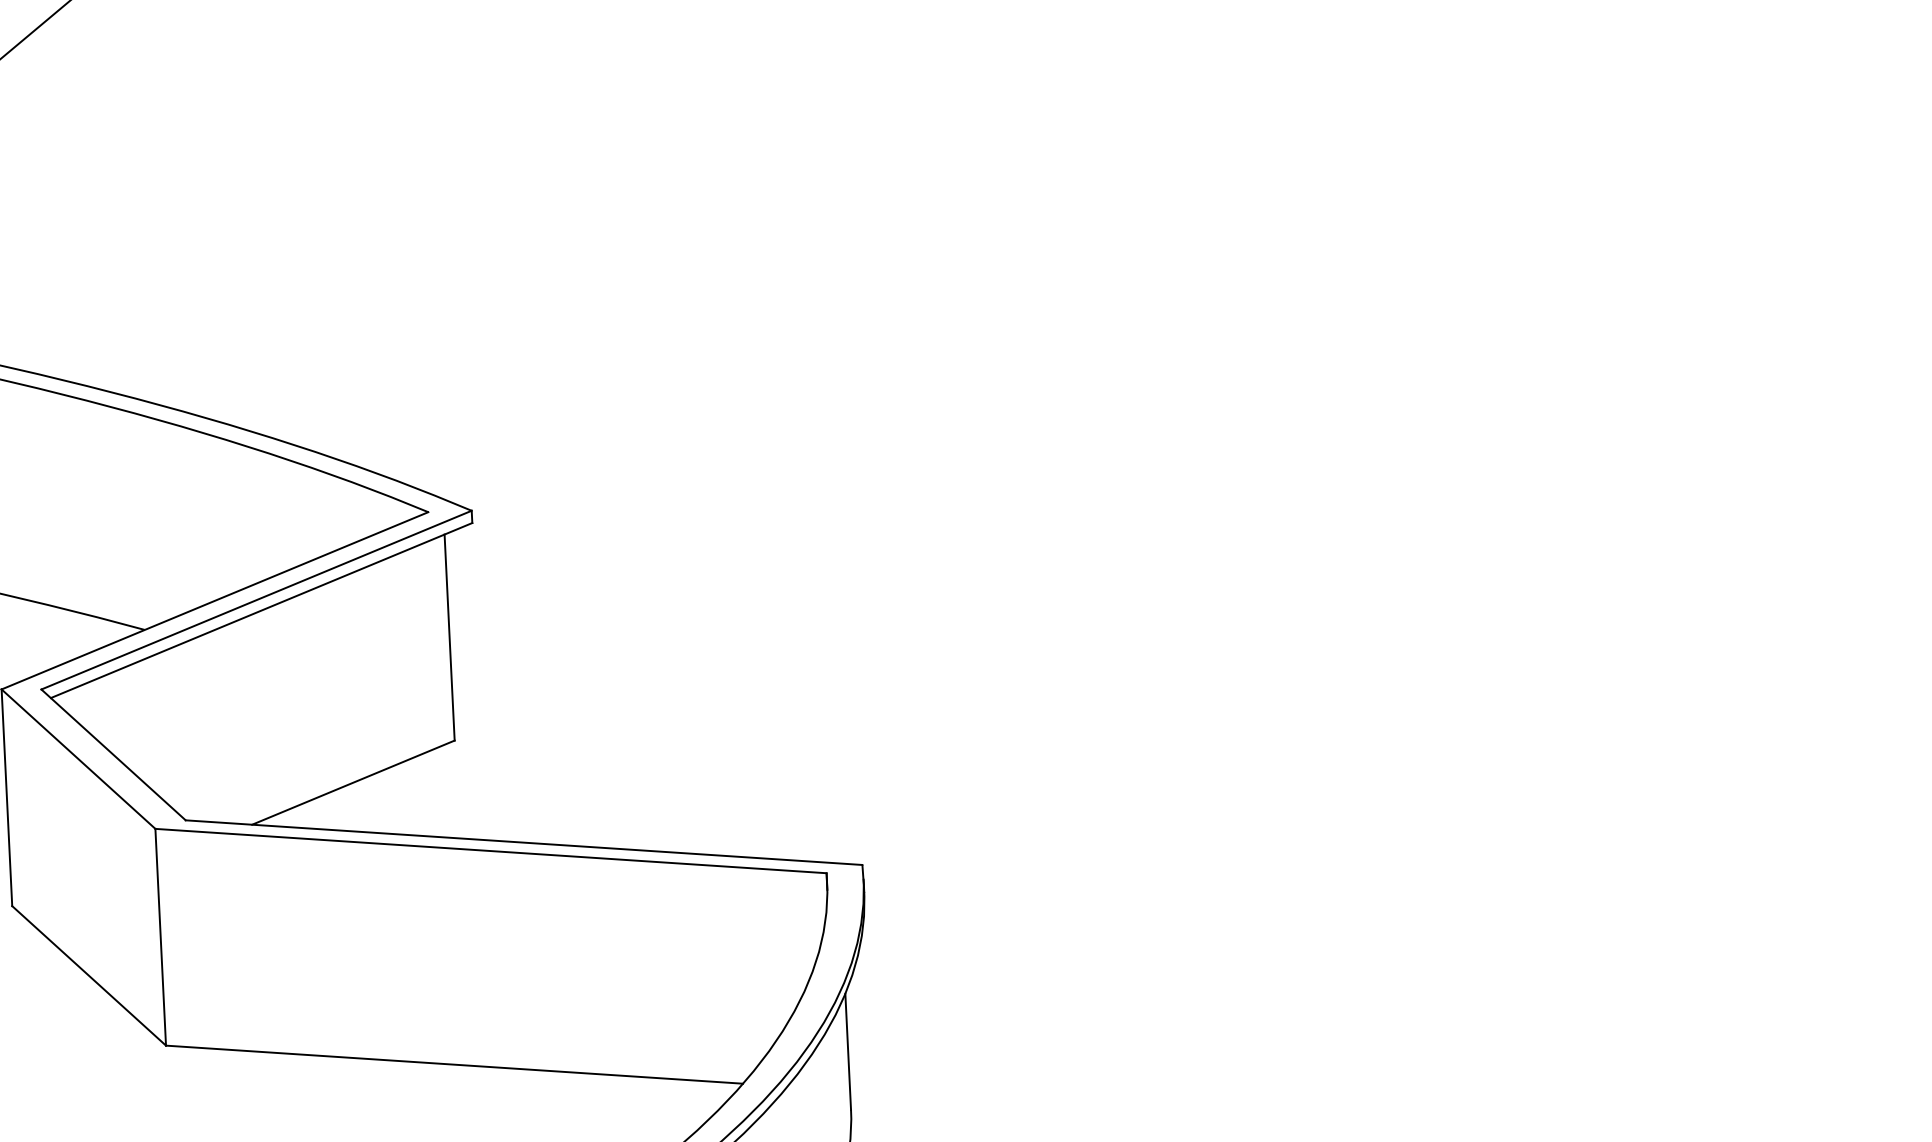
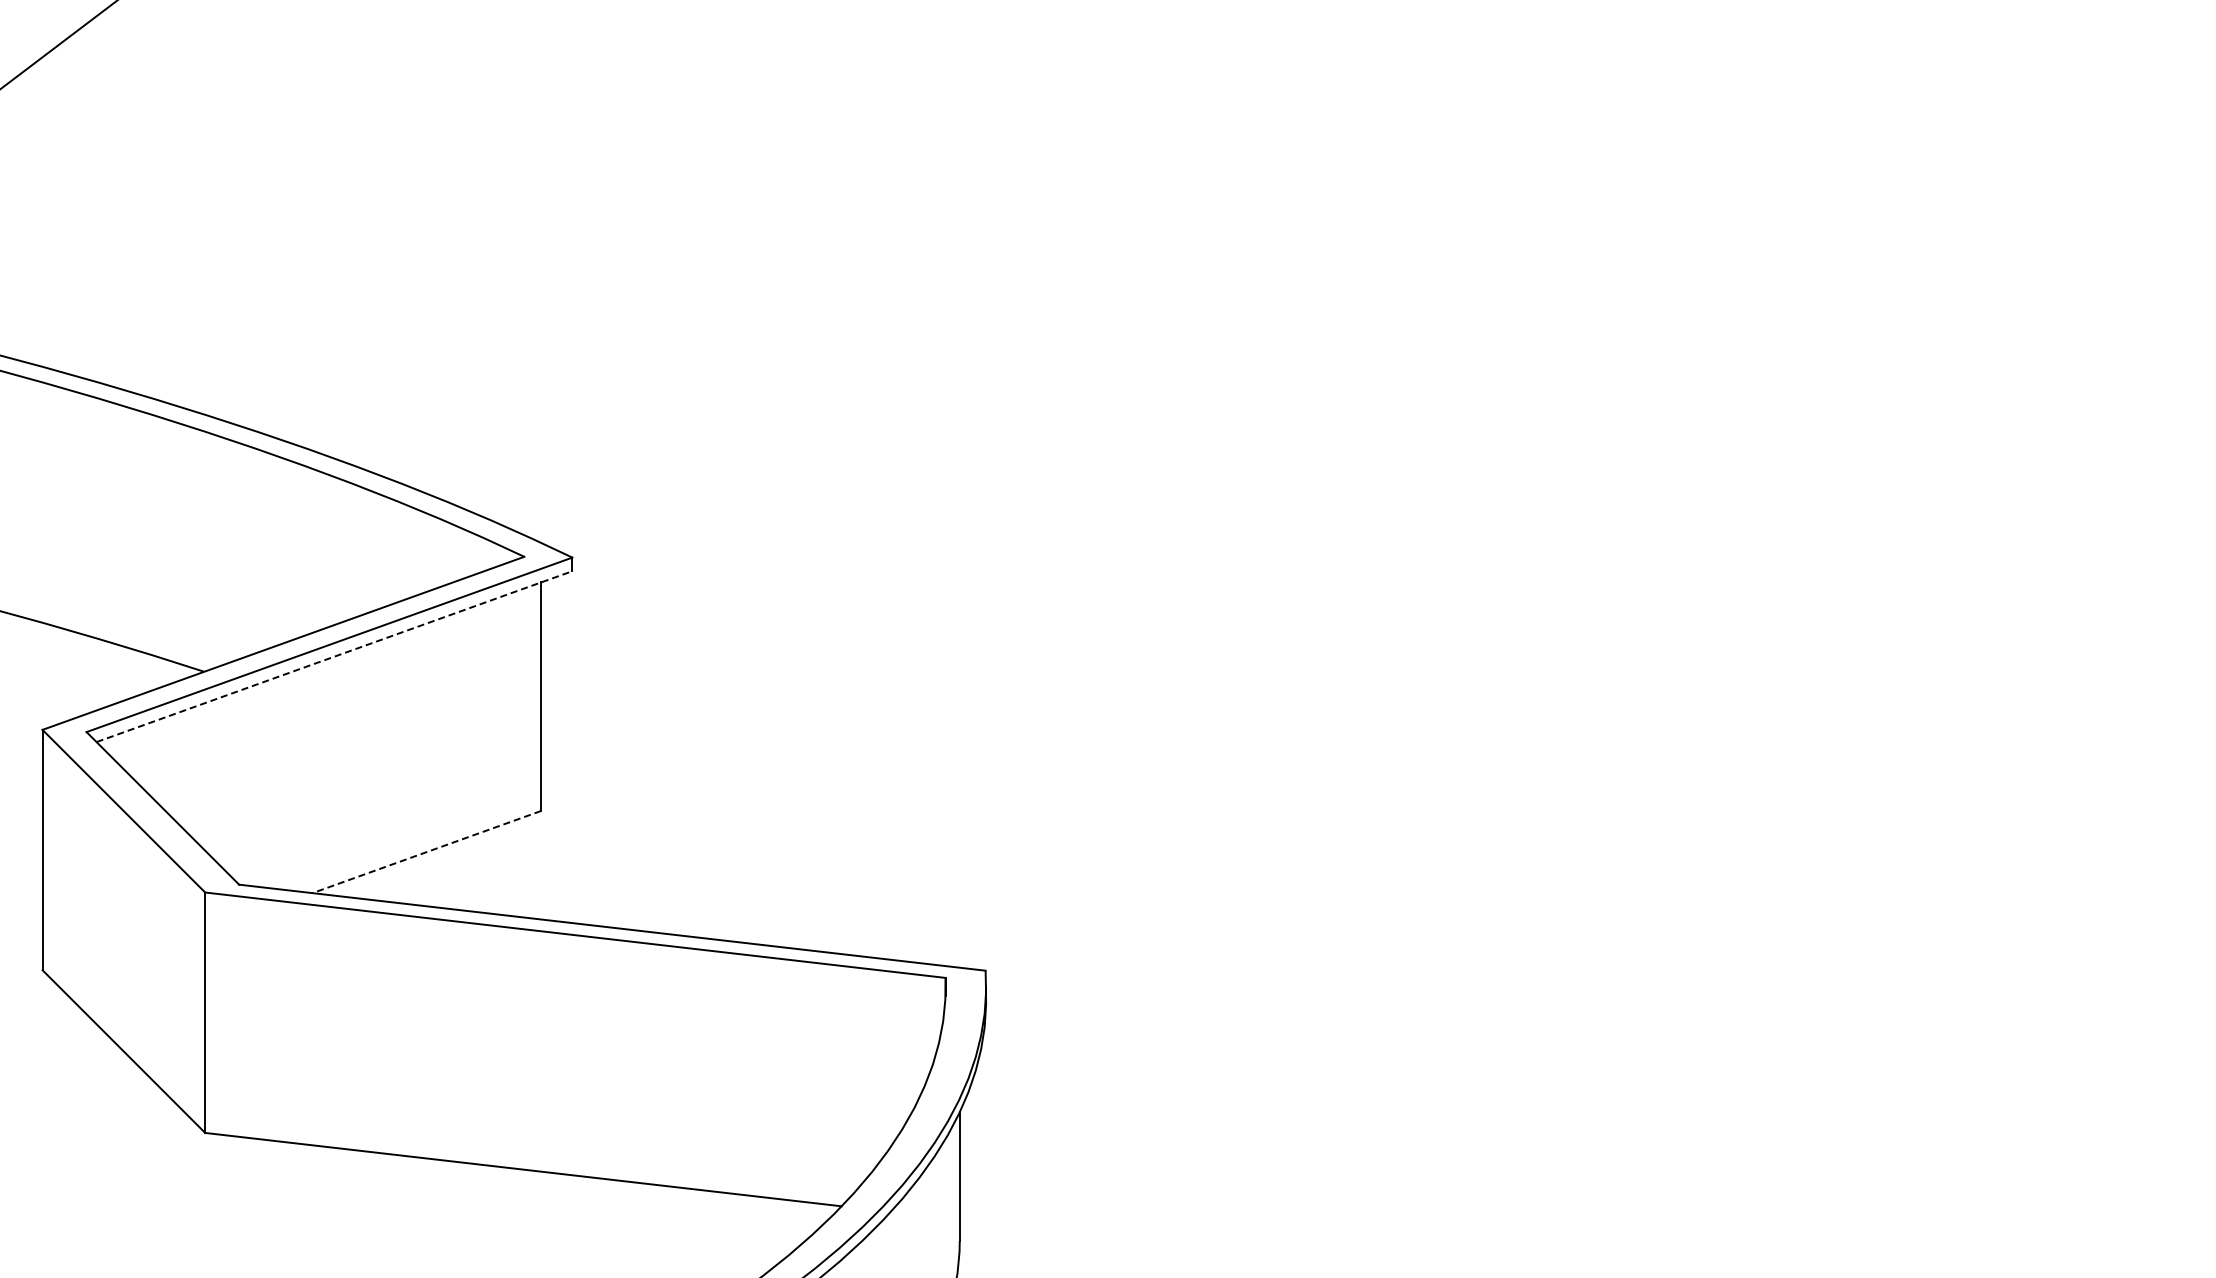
line: (261, 610) -> (334, 656), solid -> dashed
line: (353, 783) -> (426, 852), solid -> dashed

